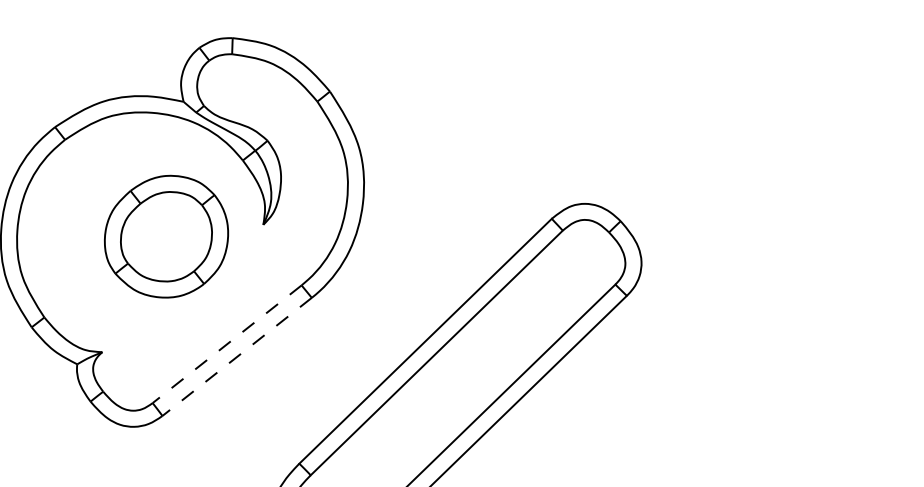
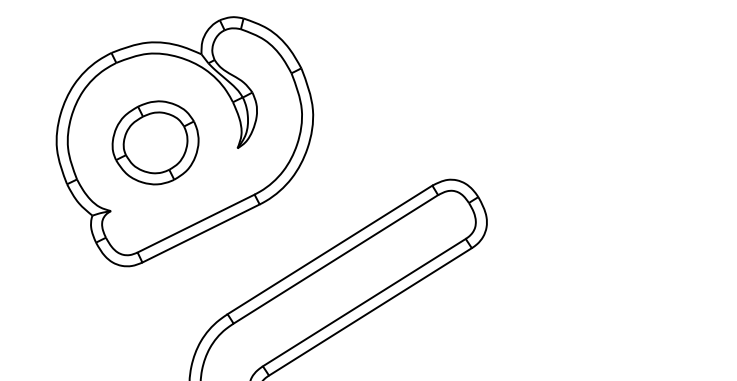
part: (166, 236) -> (155, 142), moved
line: (226, 344) -> (195, 223), dashed -> solid
line: (236, 357) -> (200, 233), dashed -> solid

